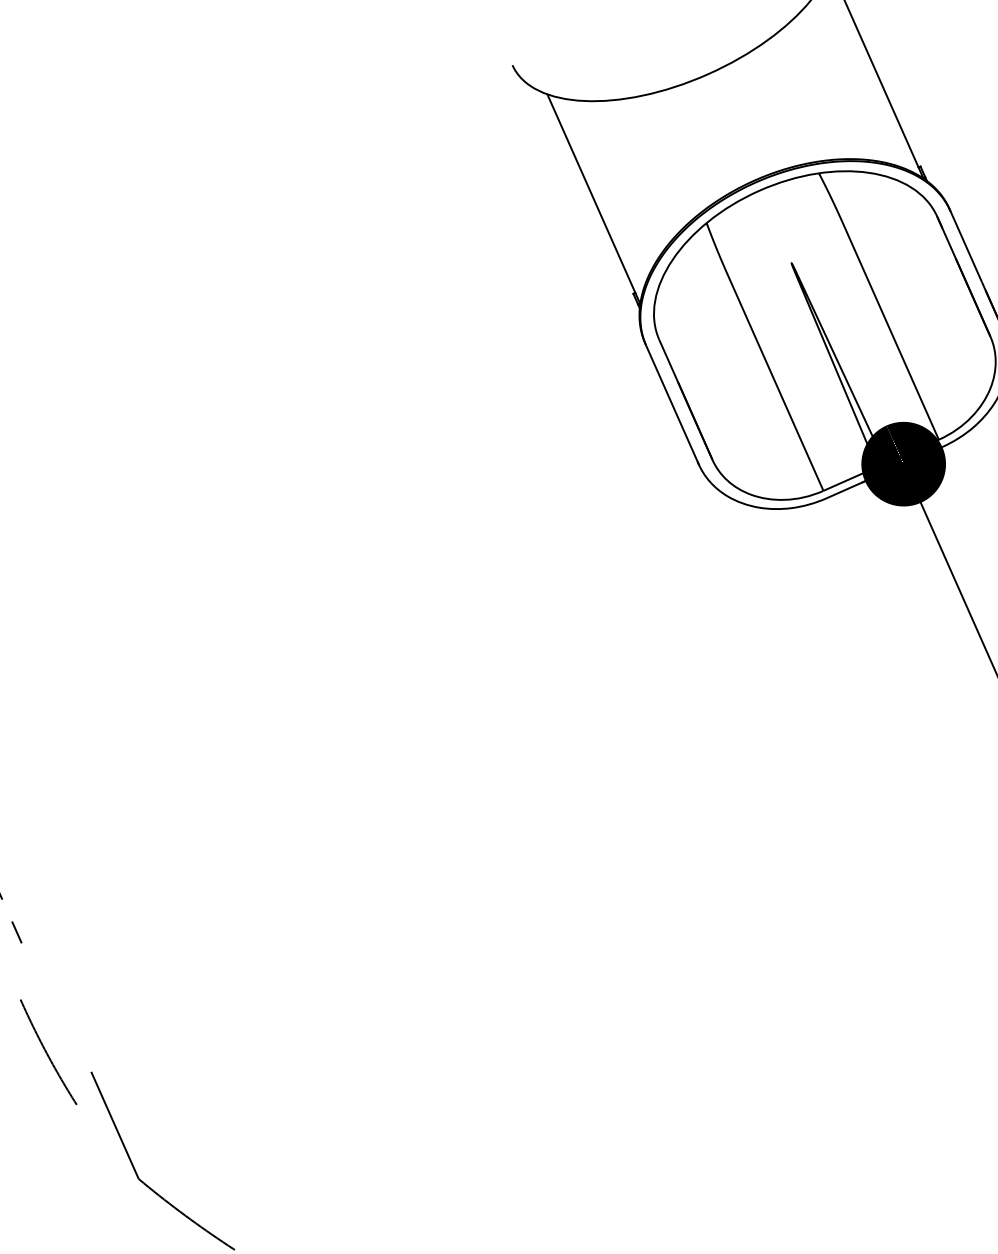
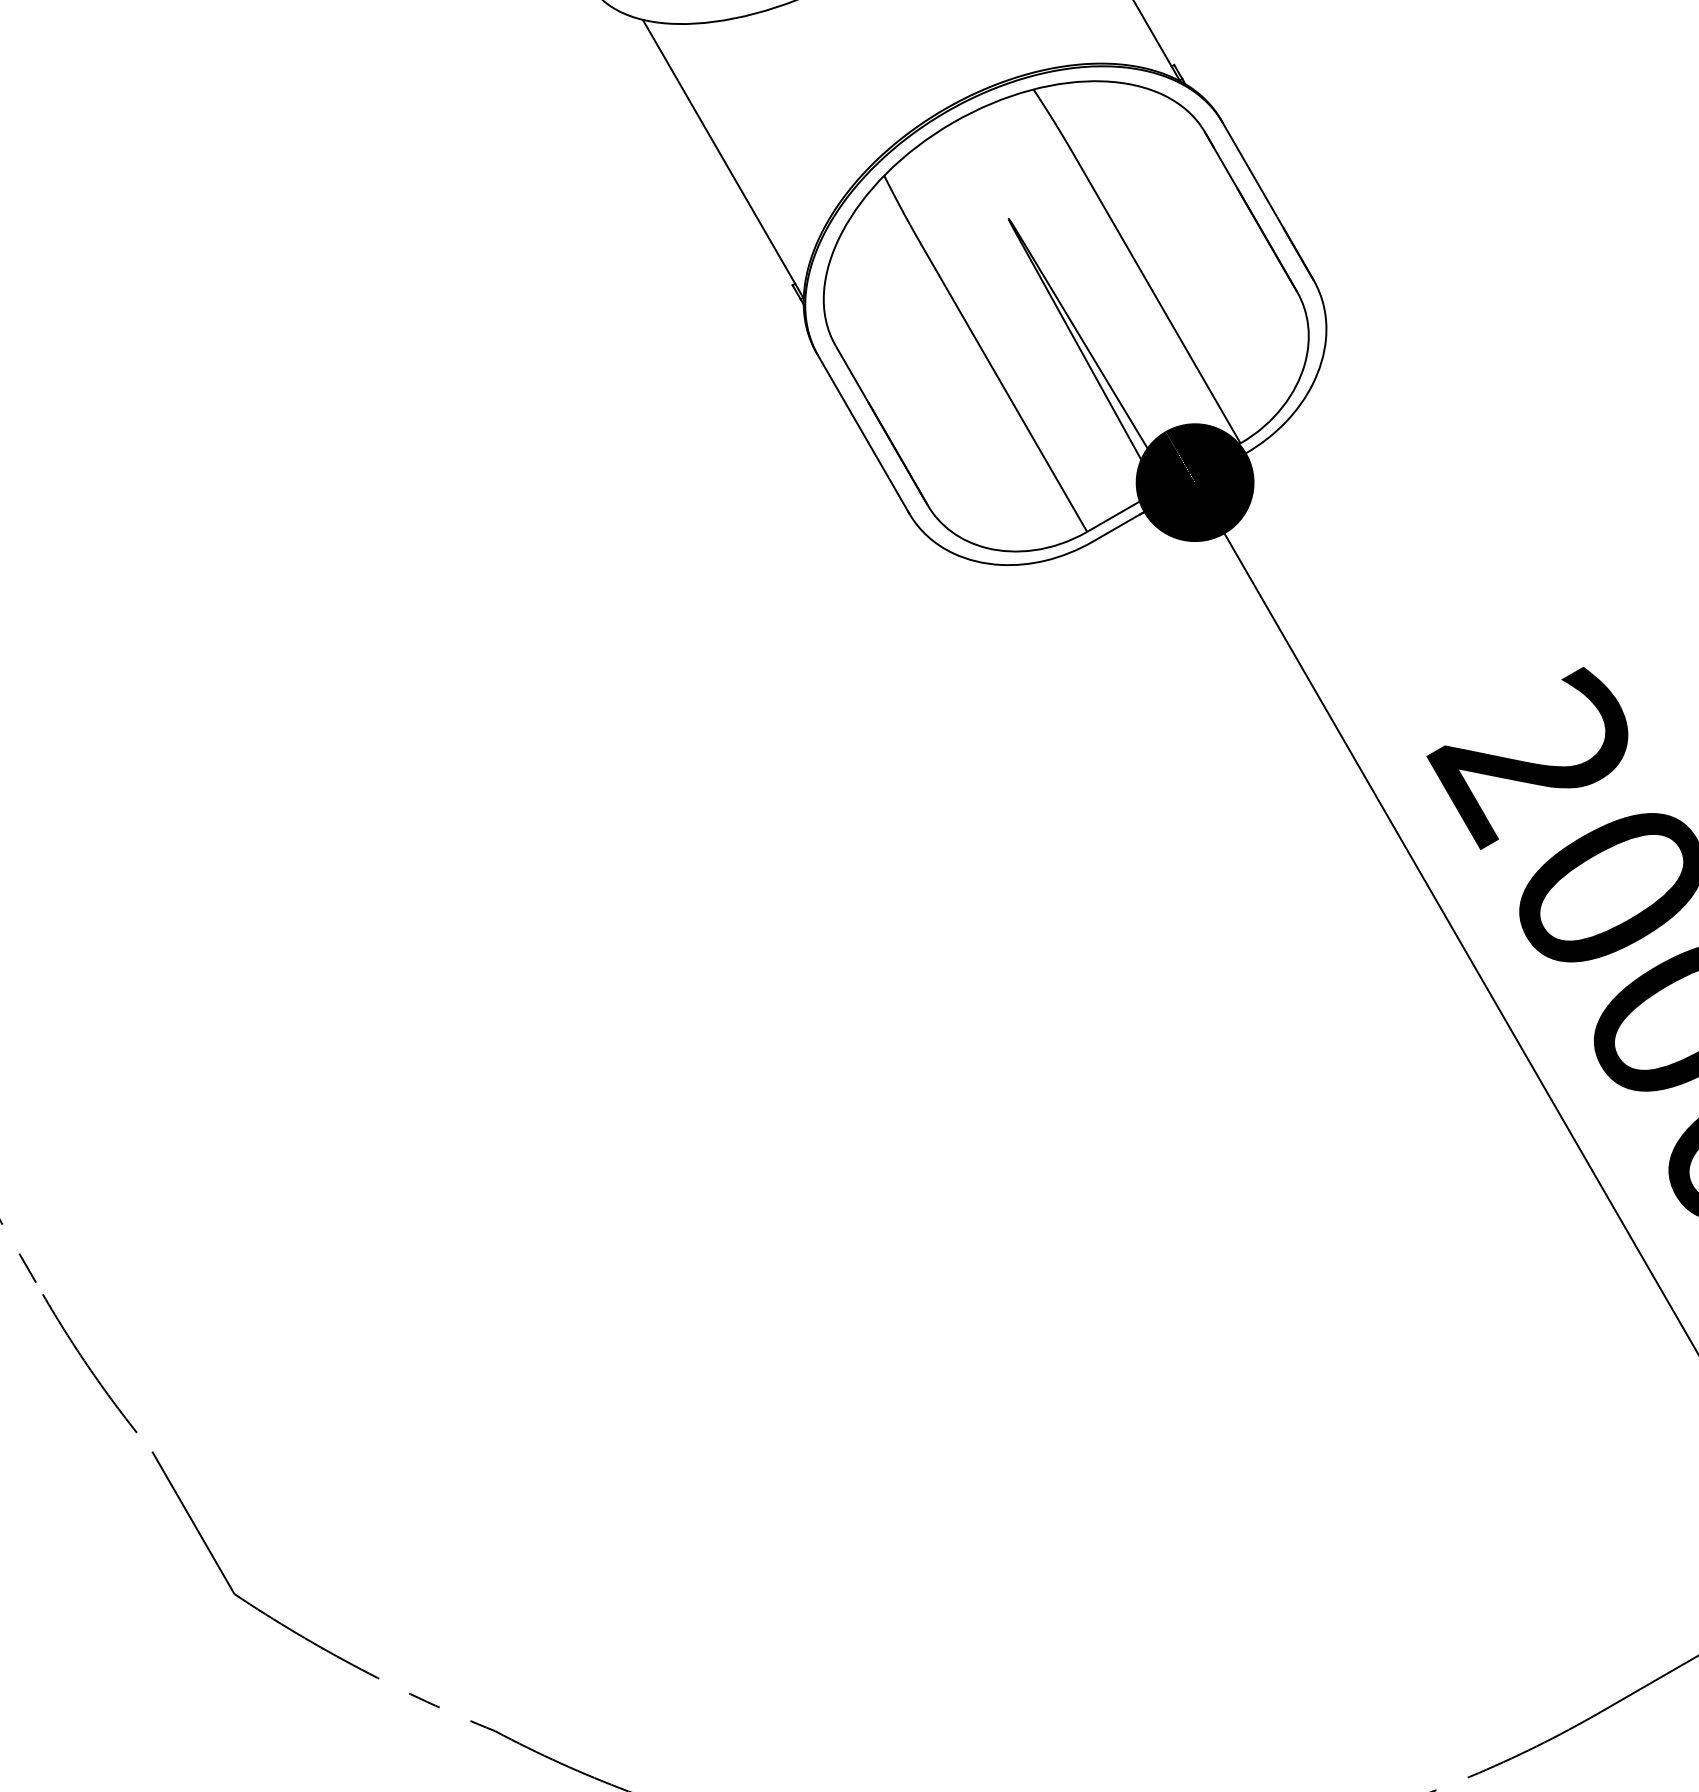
arc: (46, 1051) -> (87, 1363), moved

